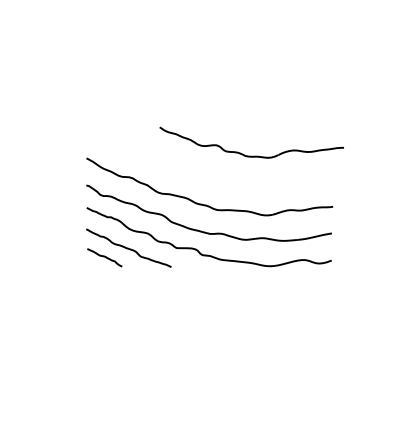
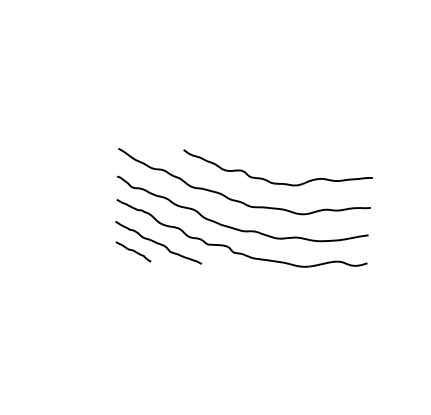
part: (251, 155) -> (277, 182), moved

